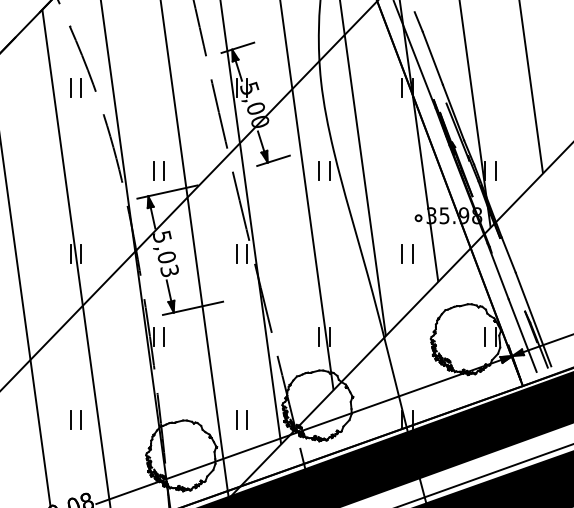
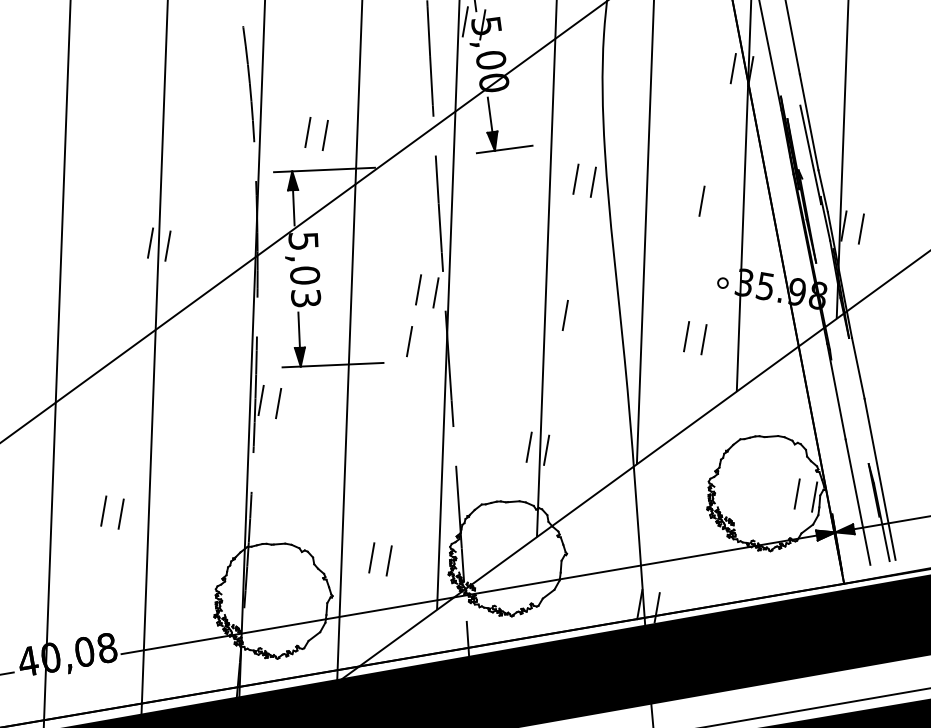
line: (396, 170) -> (700, 199), added
line: (326, 253) -> (564, 314), added
line: (236, 285) -> (409, 340), added

